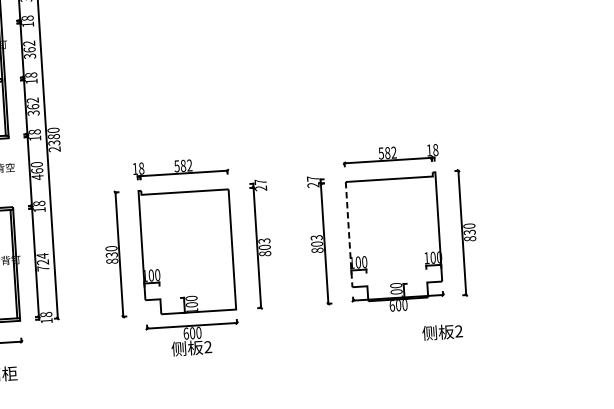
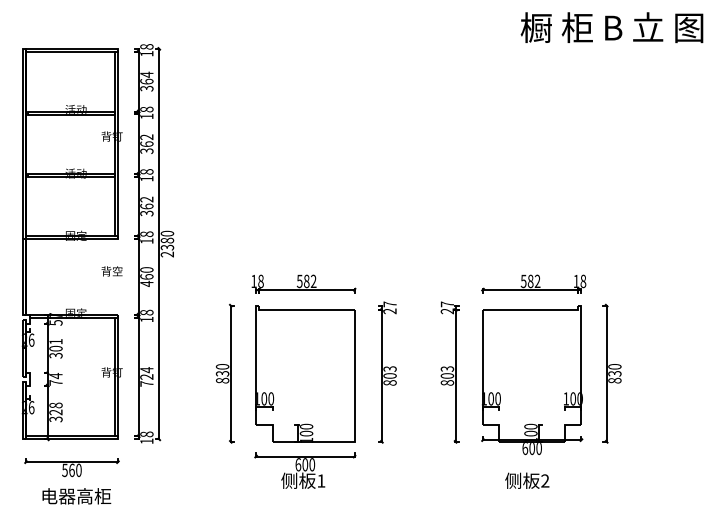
line: (348, 234) -> (482, 367), dashed -> solid
text: (442, 331) -> (527, 480), moved
text: (208, 346) -> (321, 480), 2 -> 1

